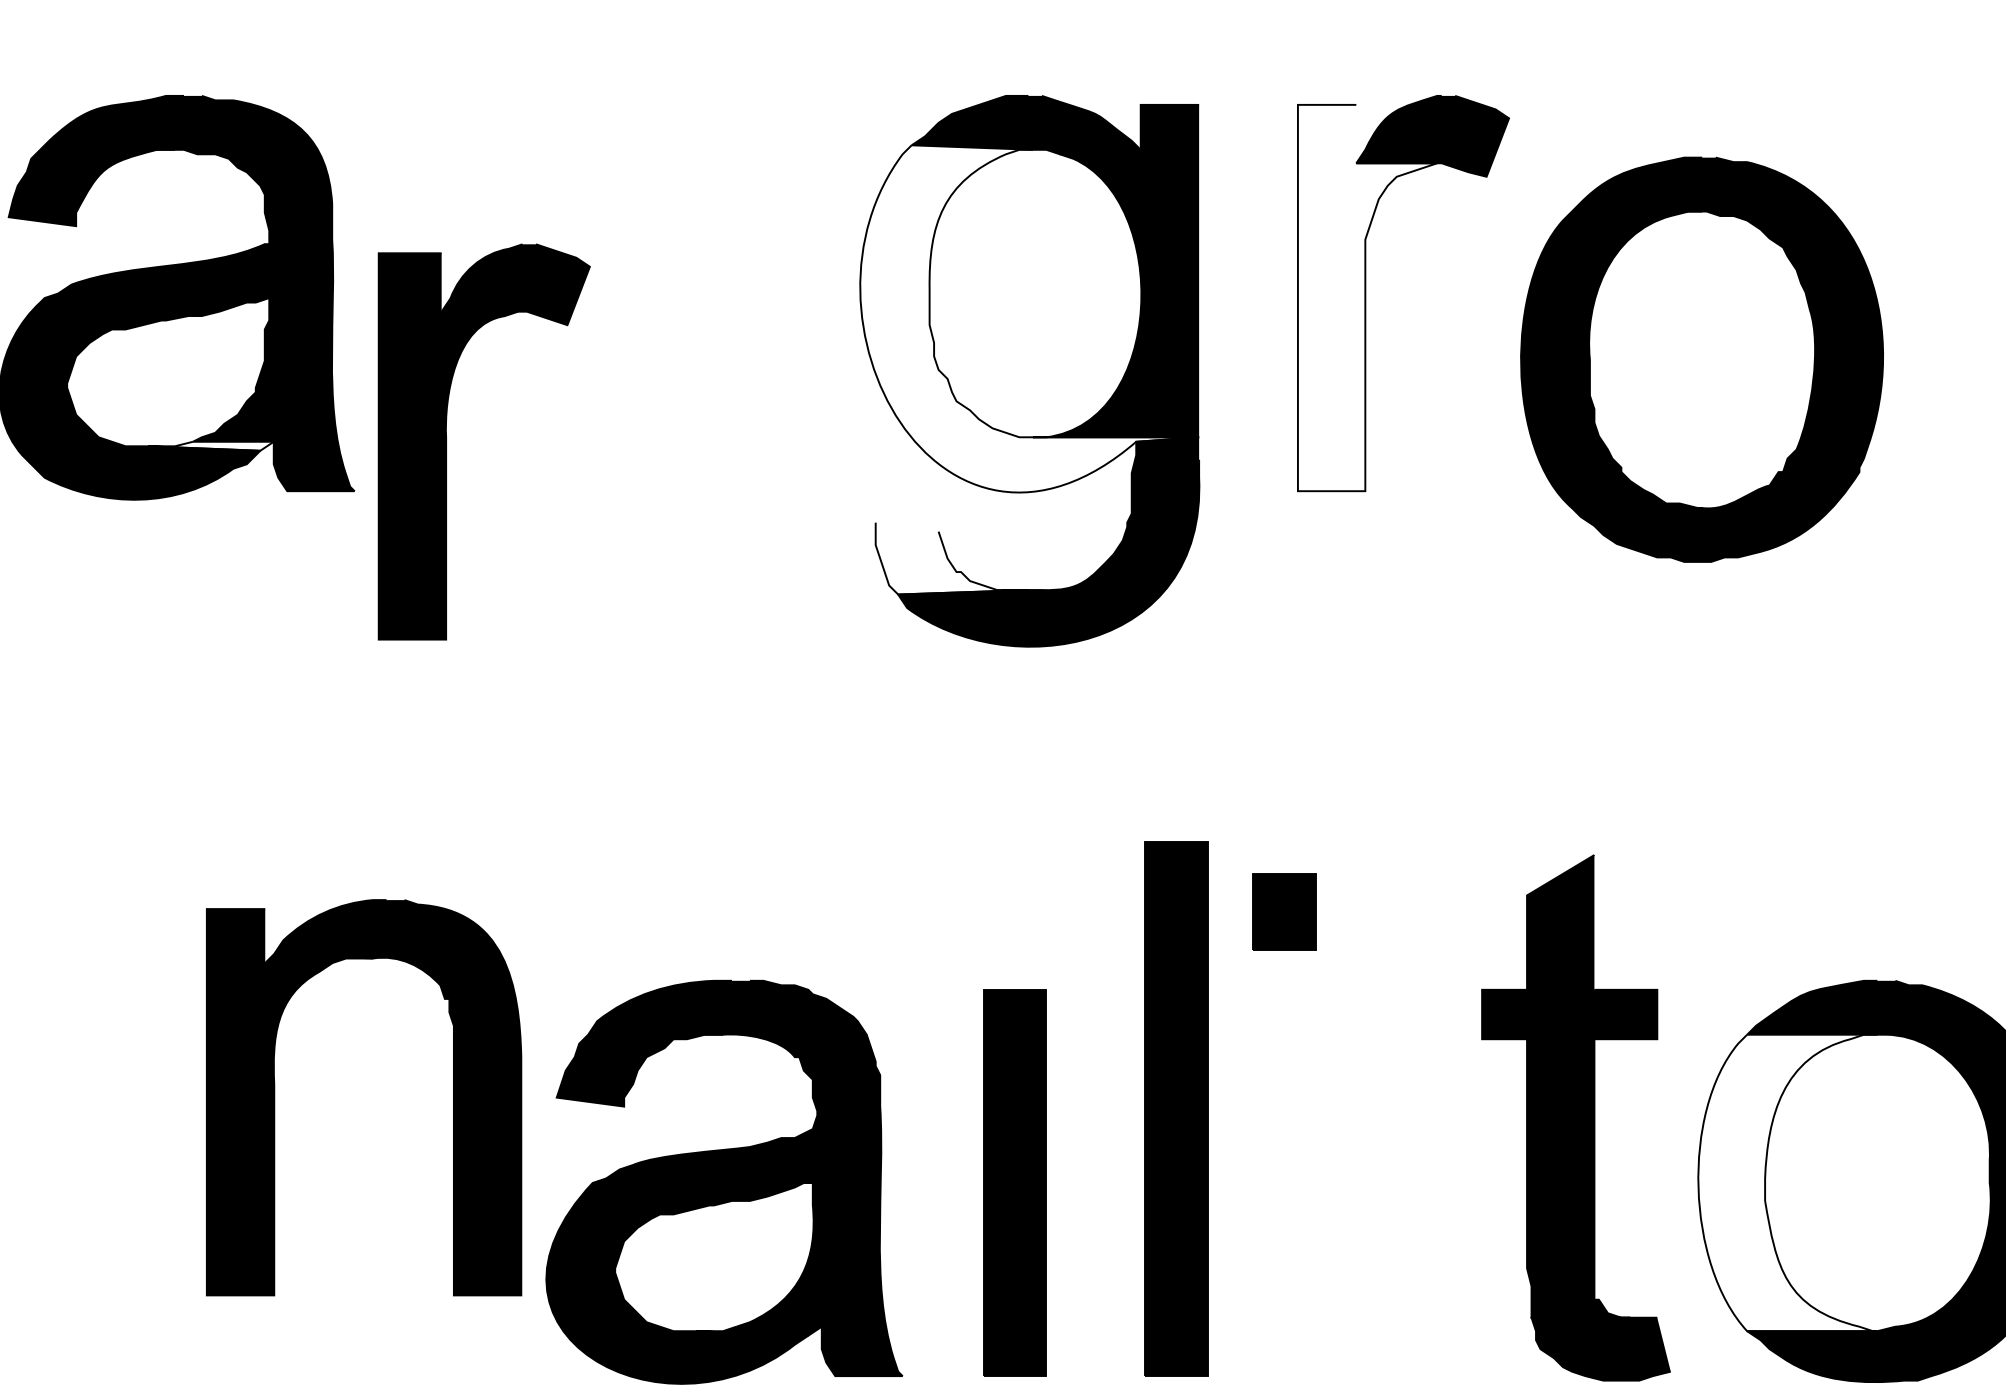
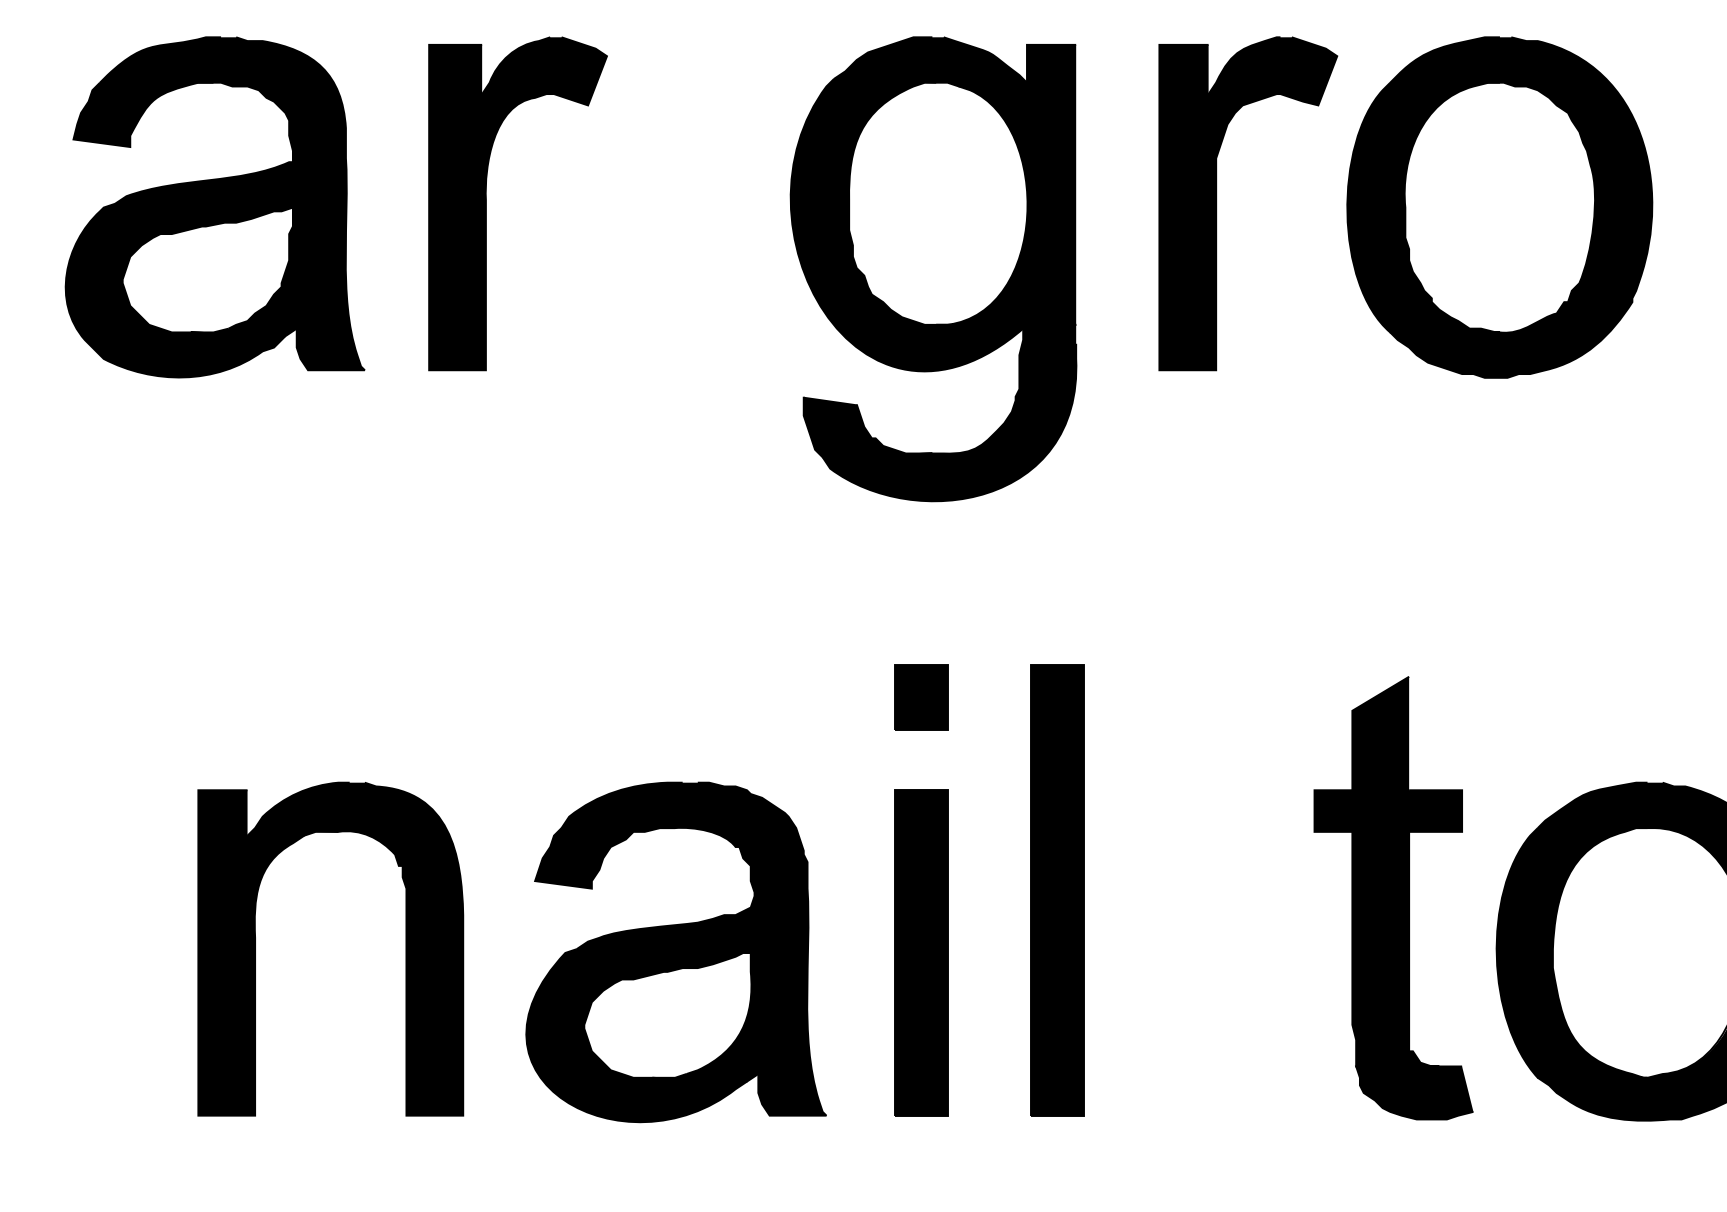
fill: (1366, 297) -> (1217, 207), added
fill: (1029, 318) -> (933, 224), added
part: (1701, 359) -> (1499, 207), moved
part: (446, 441) -> (486, 203), moved
fill: (210, 446) -> (243, 332), added
fill: (951, 557) -> (867, 426), added
part: (1284, 911) -> (921, 697), moved
part: (274, 1096) -> (255, 948), moved
fill: (1787, 1182) -> (1571, 952), added

